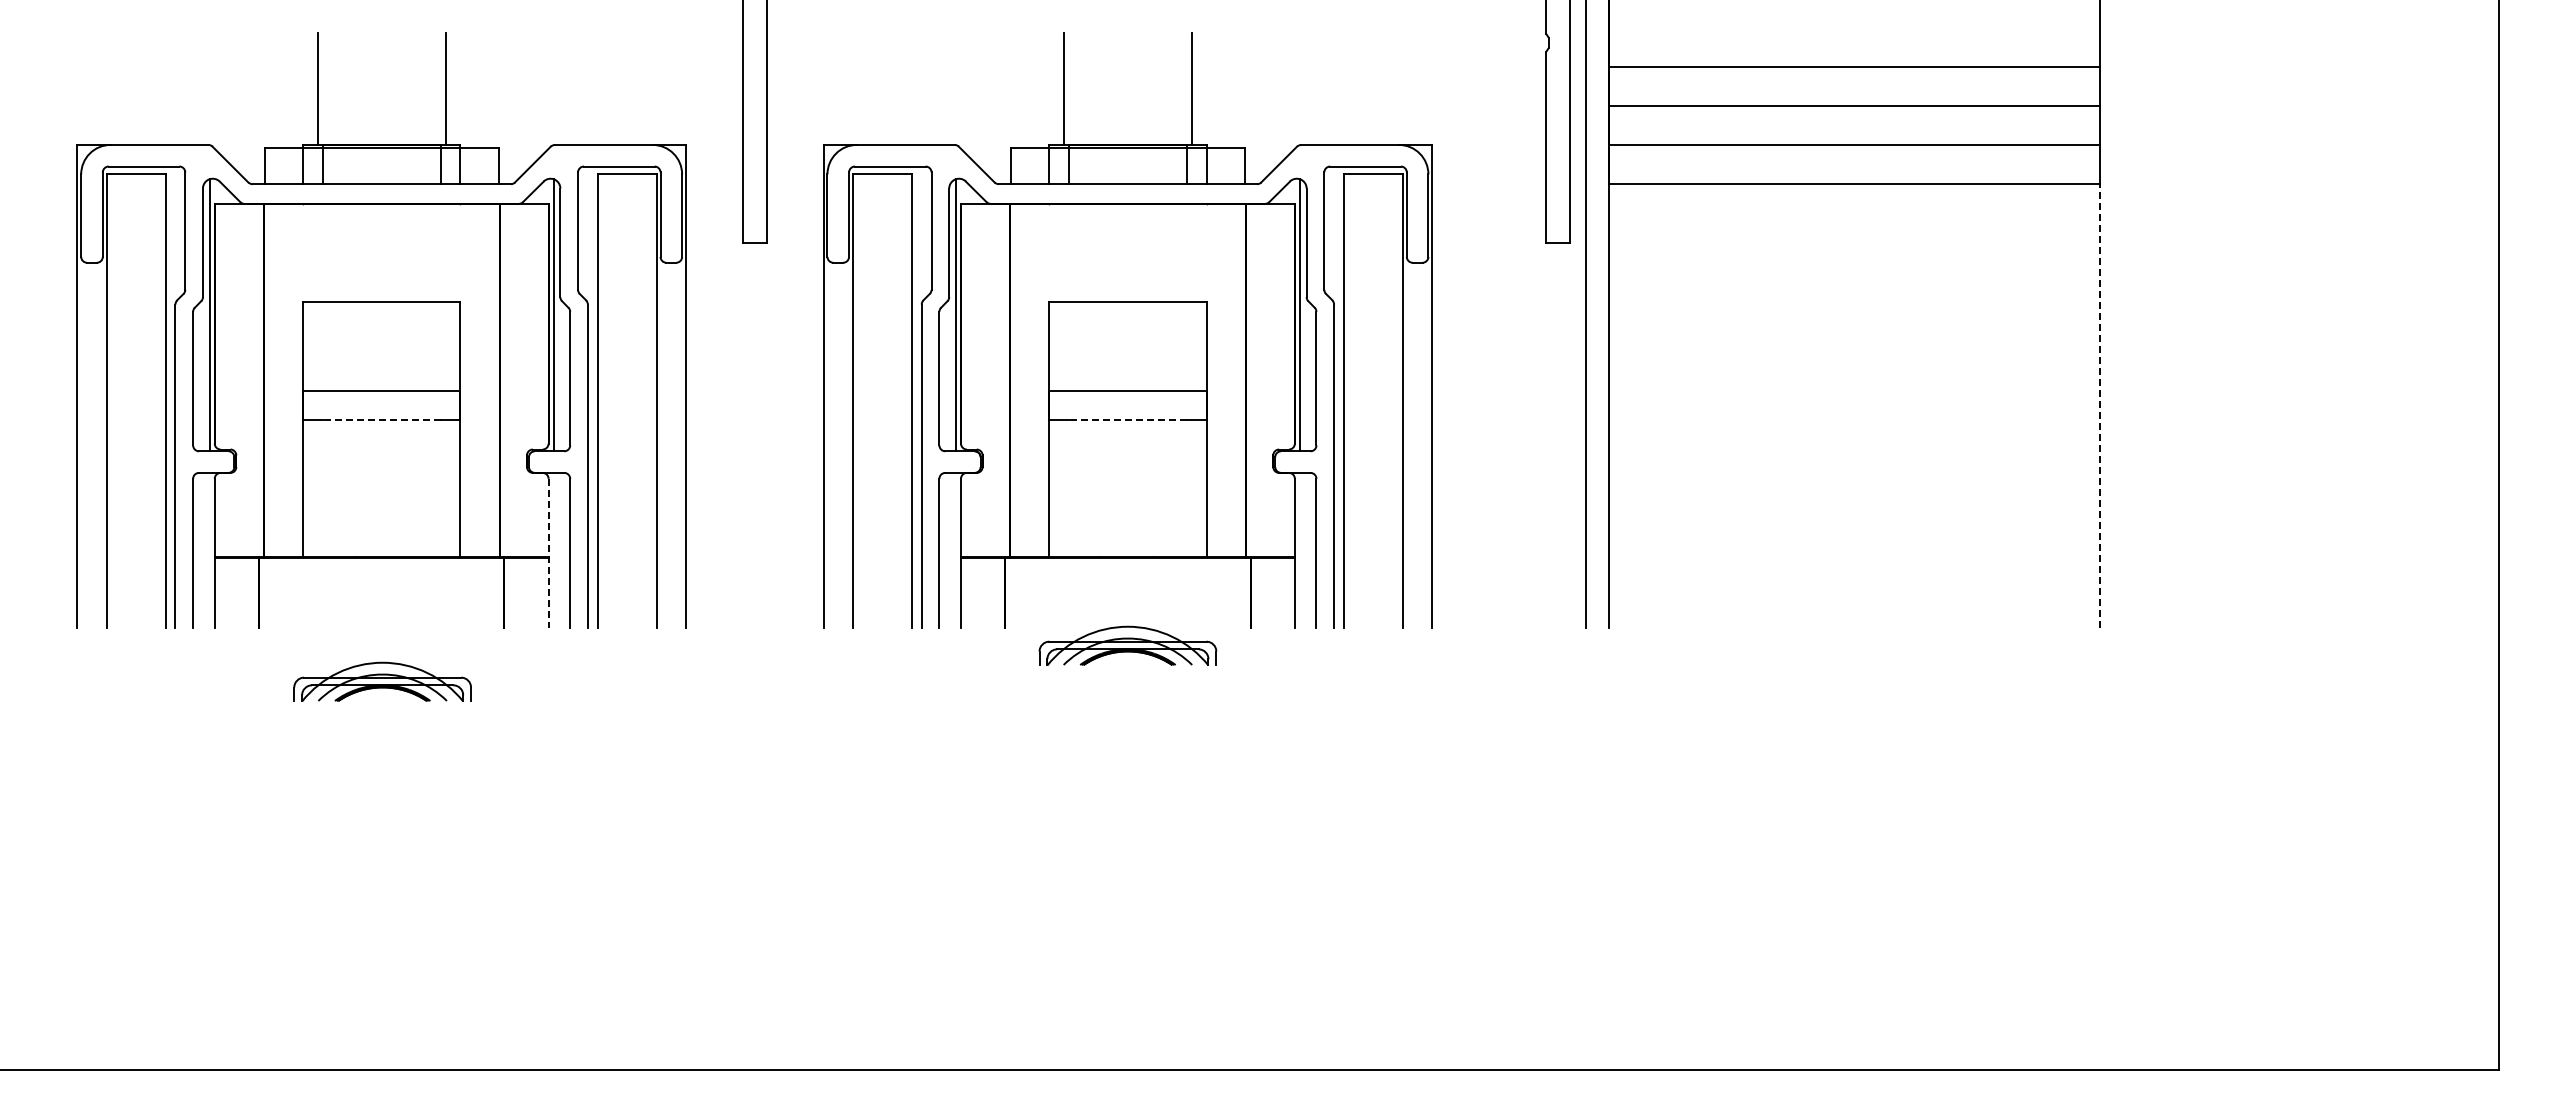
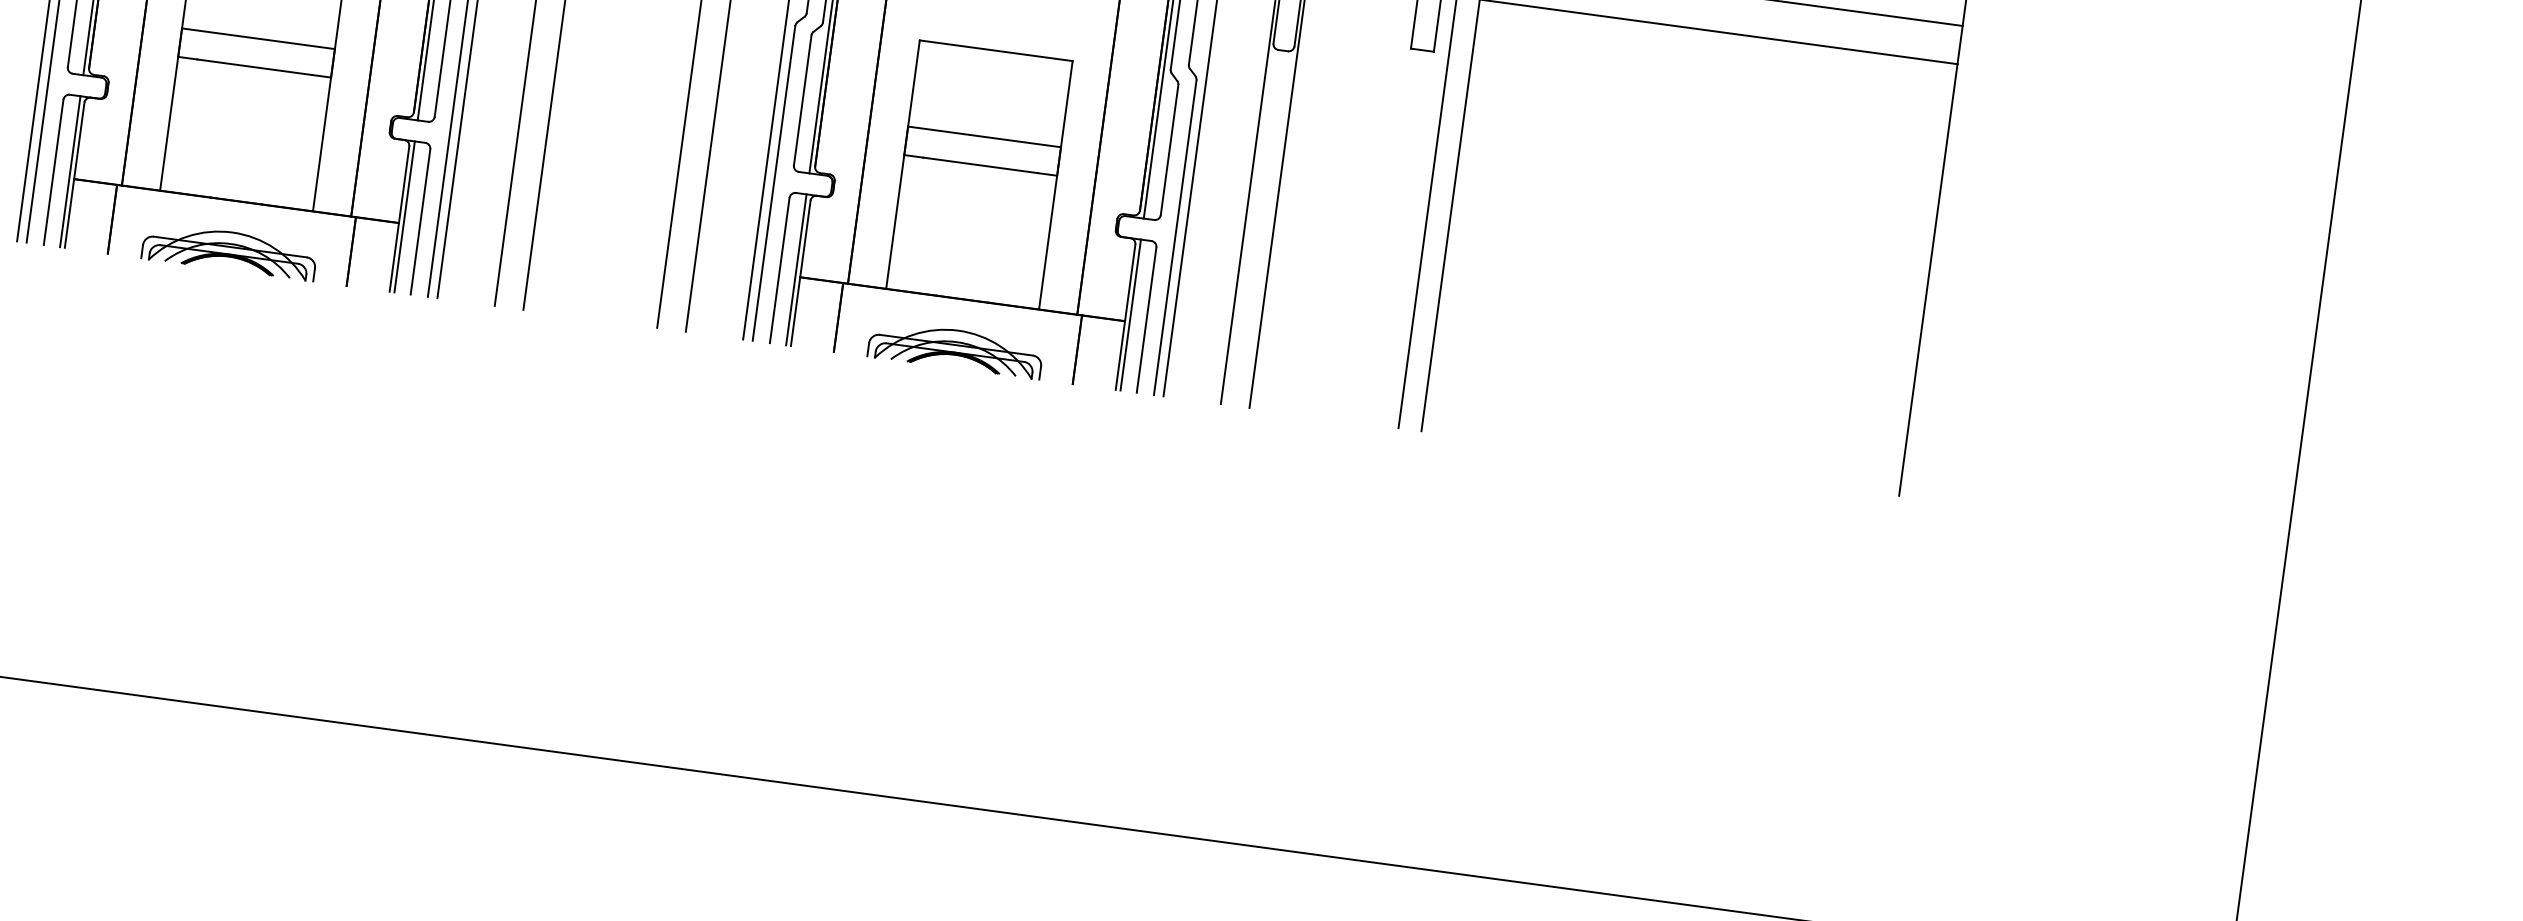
line: (2100, 406) -> (1928, 280), dashed -> solid
line: (381, 419) -> (254, 66), dashed -> solid
line: (1127, 419) -> (980, 164), dashed -> solid
line: (209, 550) -> (69, 171), added
line: (553, 550) -> (404, 216), added
line: (956, 550) -> (796, 269), added
line: (1299, 550) -> (1130, 315), added
line: (548, 553) -> (399, 219), dashed -> solid
part: (1127, 645) -> (955, 348), moved
part: (382, 681) -> (229, 250), moved

